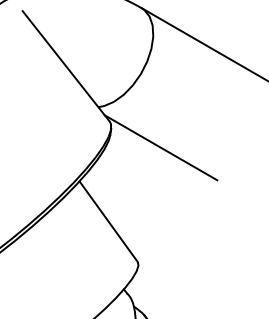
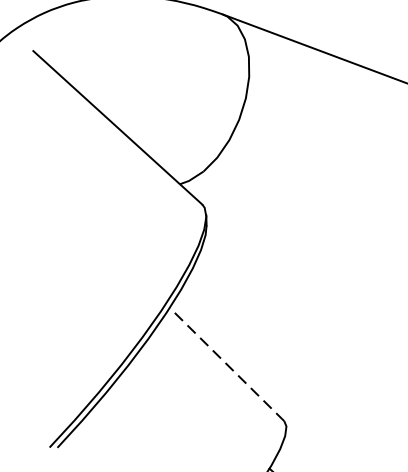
line: (160, 147) -> (290, 232), removed
line: (108, 221) -> (226, 364), solid -> dashed

